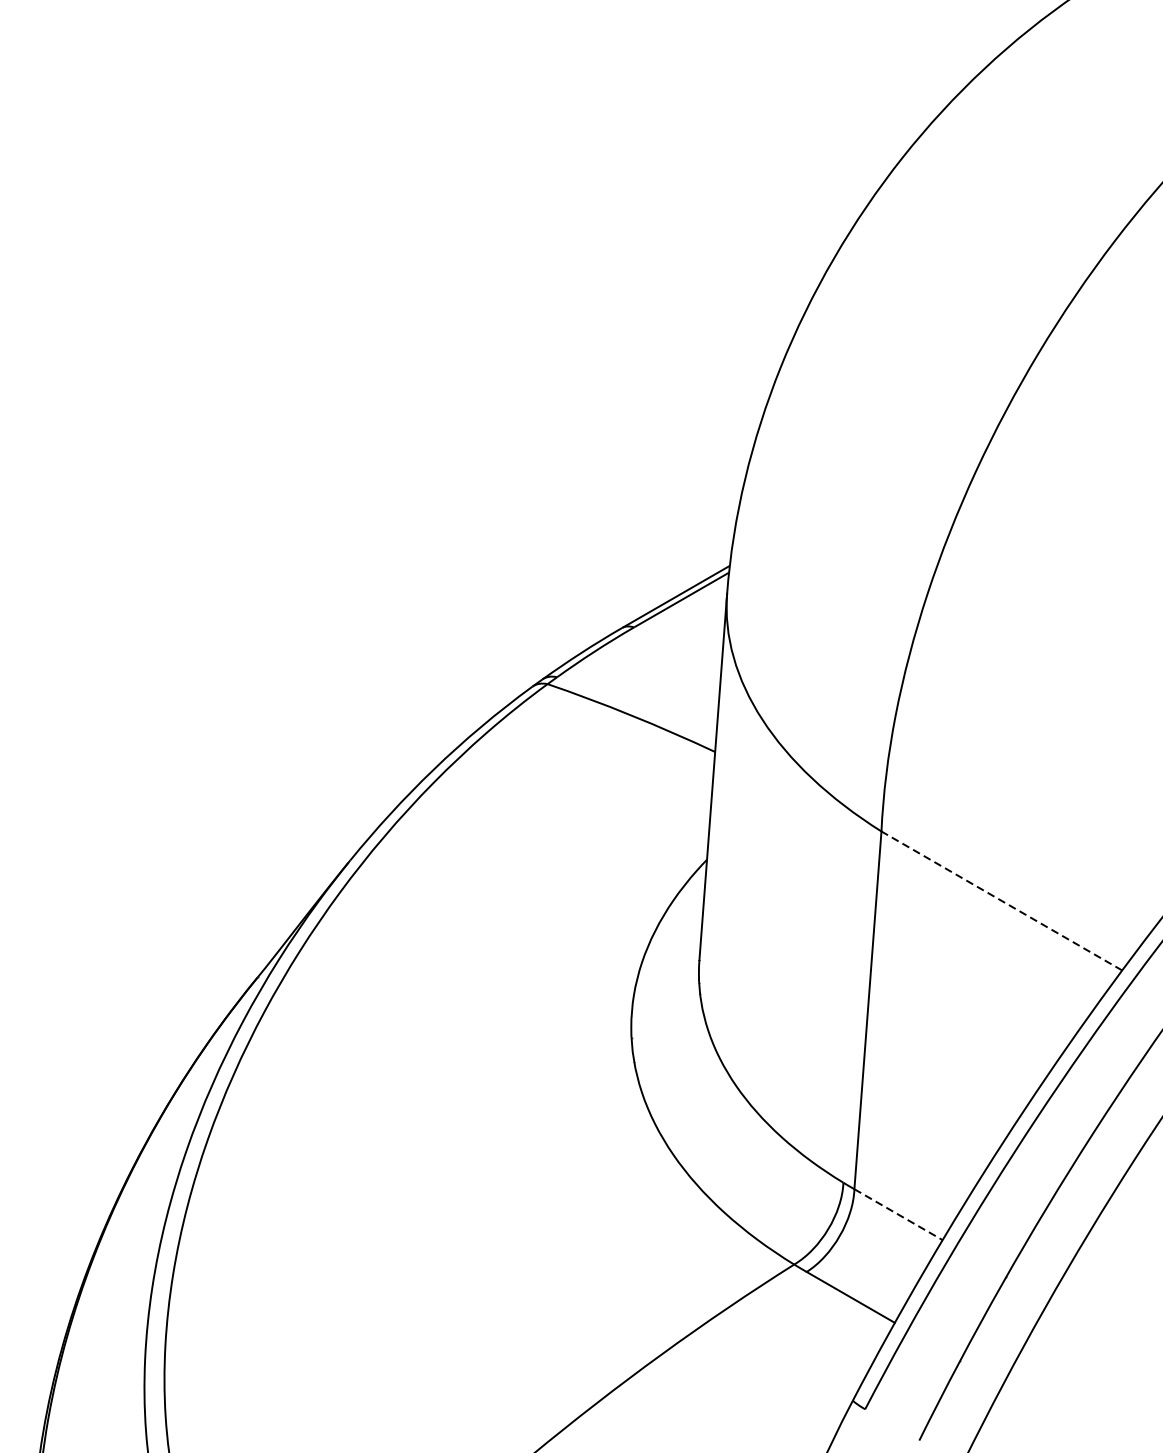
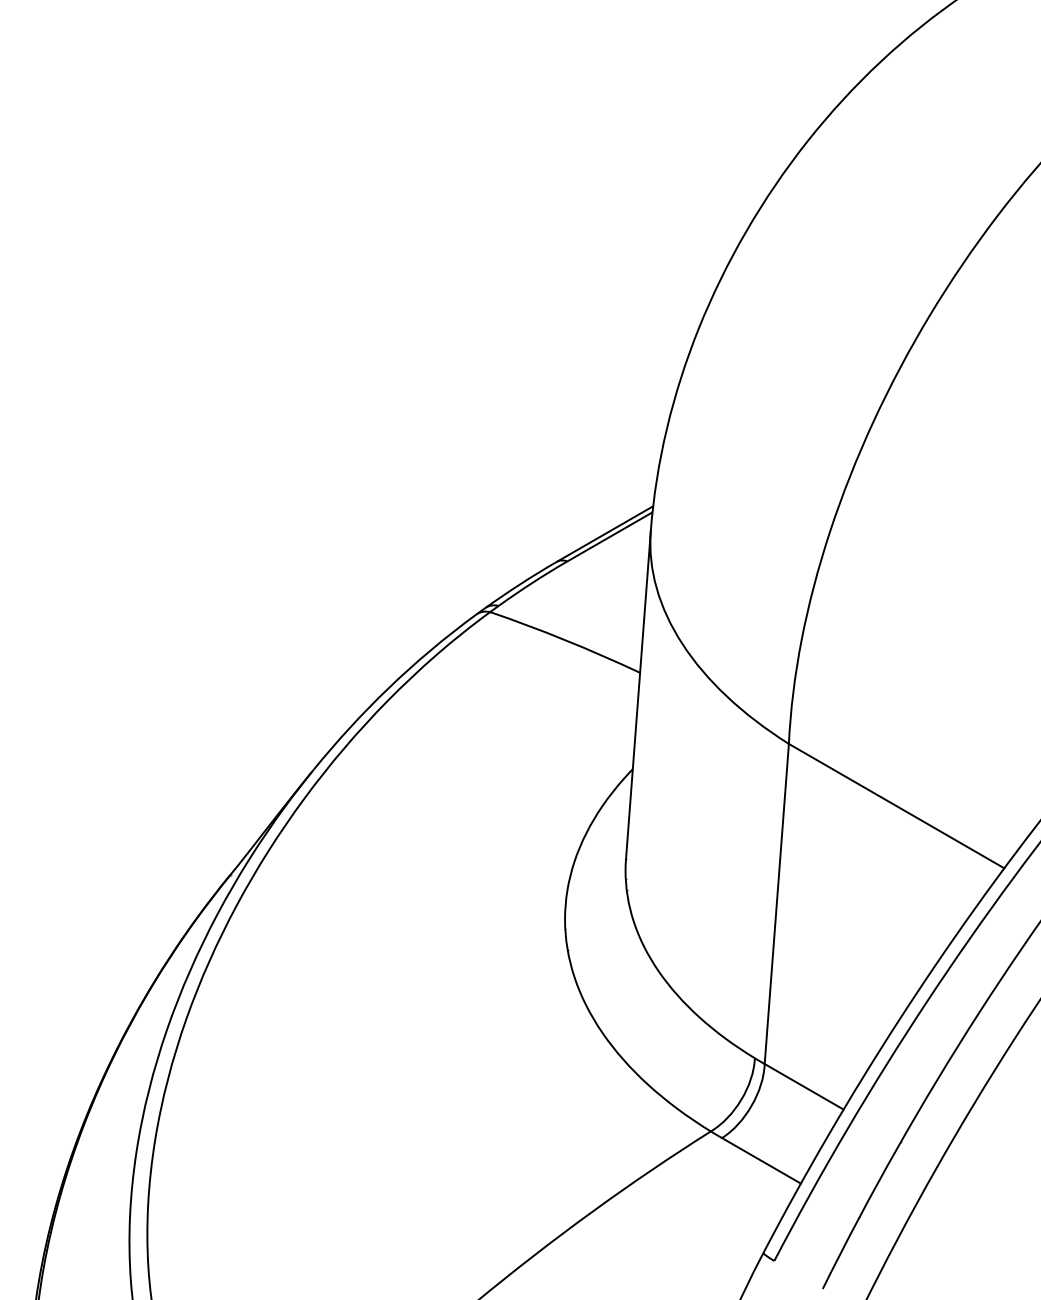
line: (1001, 900) -> (896, 805), dashed -> solid
line: (898, 1214) -> (804, 1086), dashed -> solid

